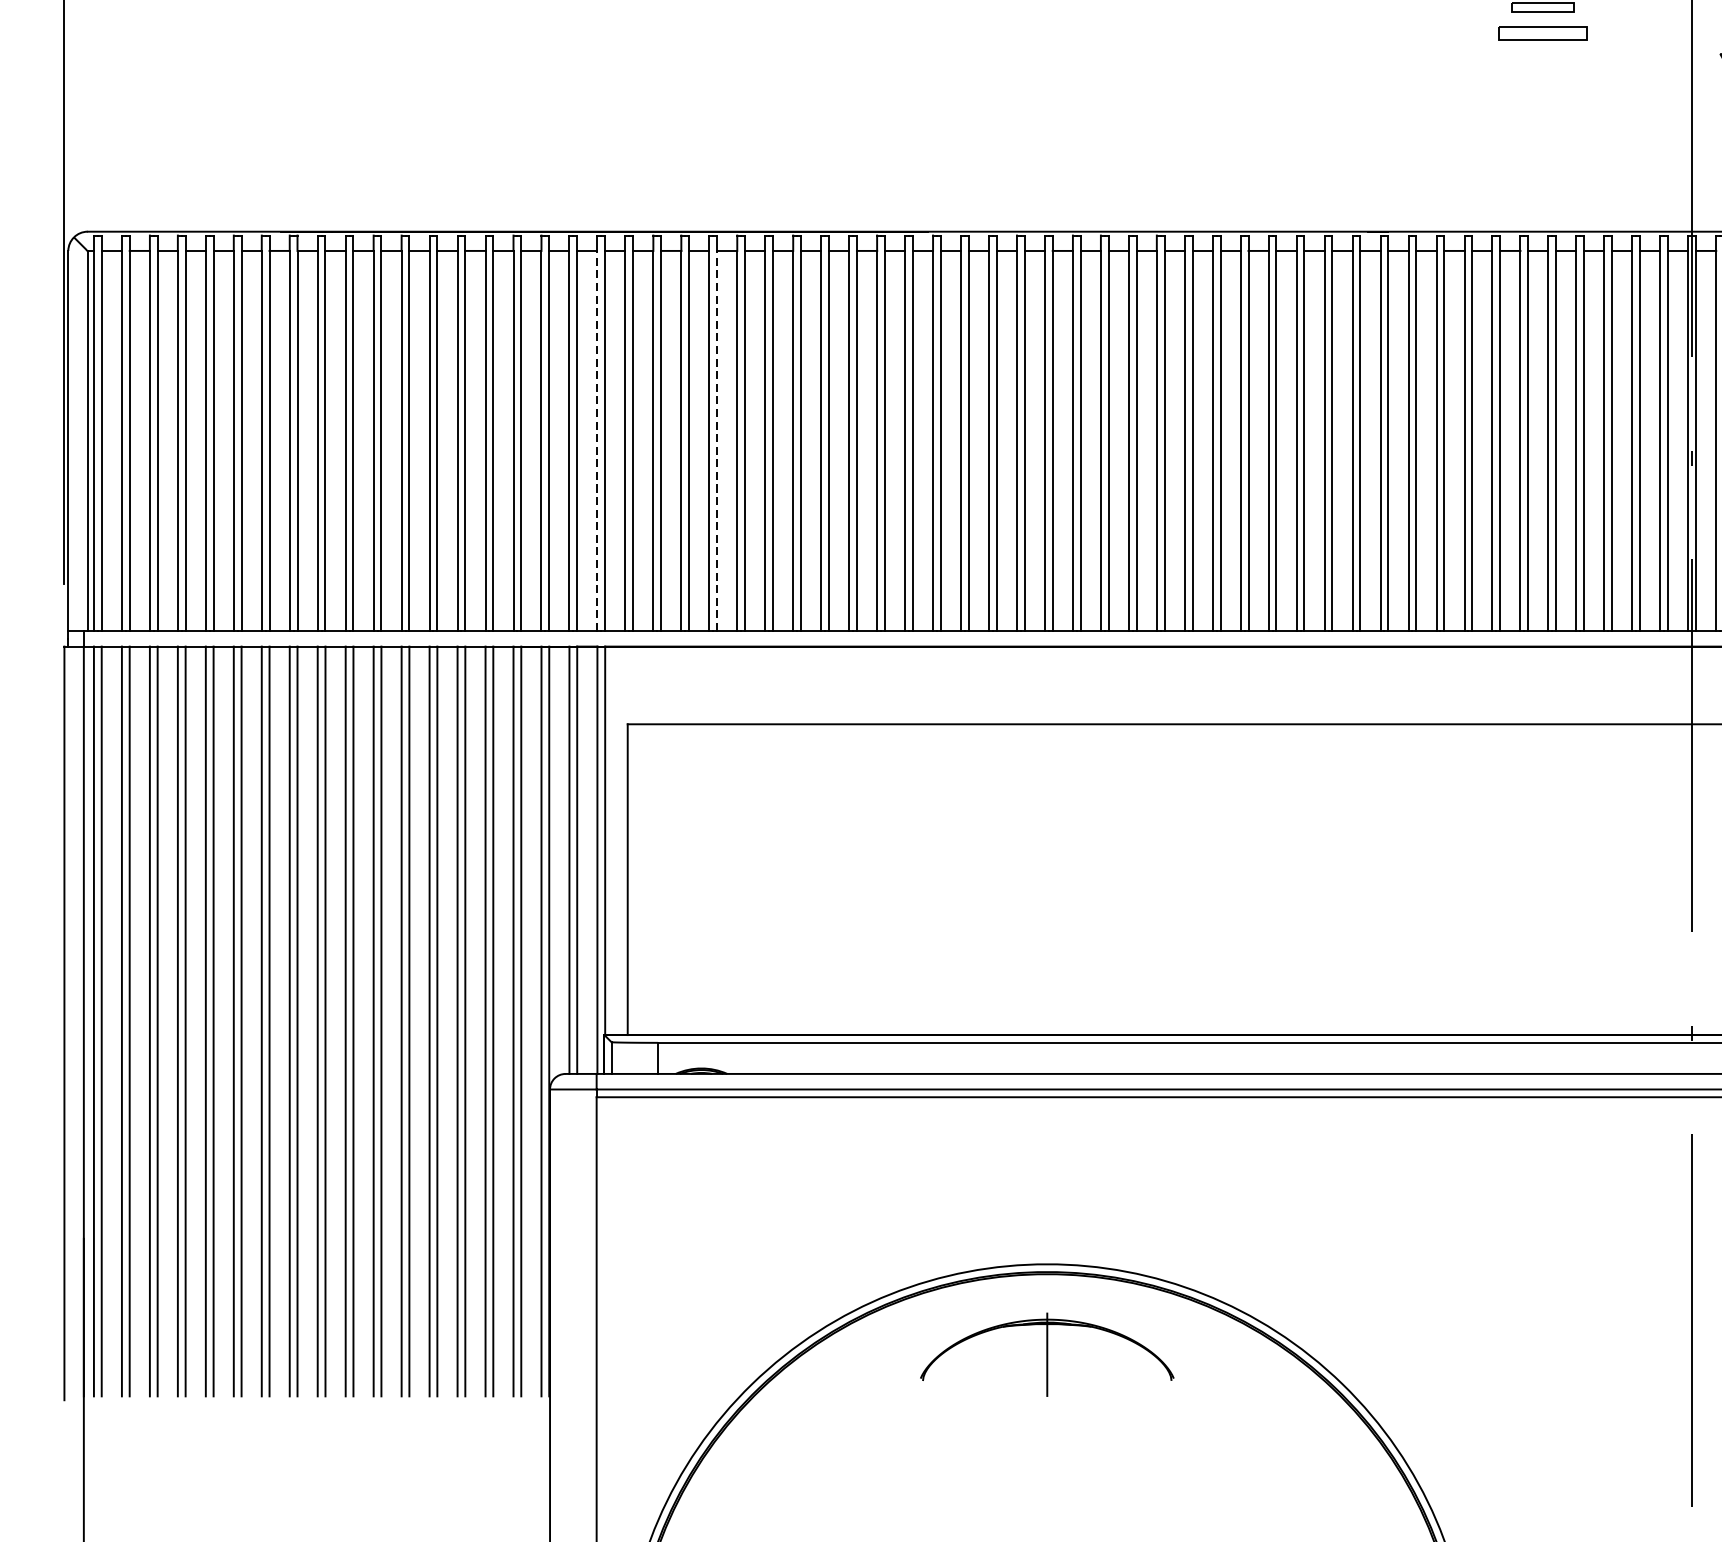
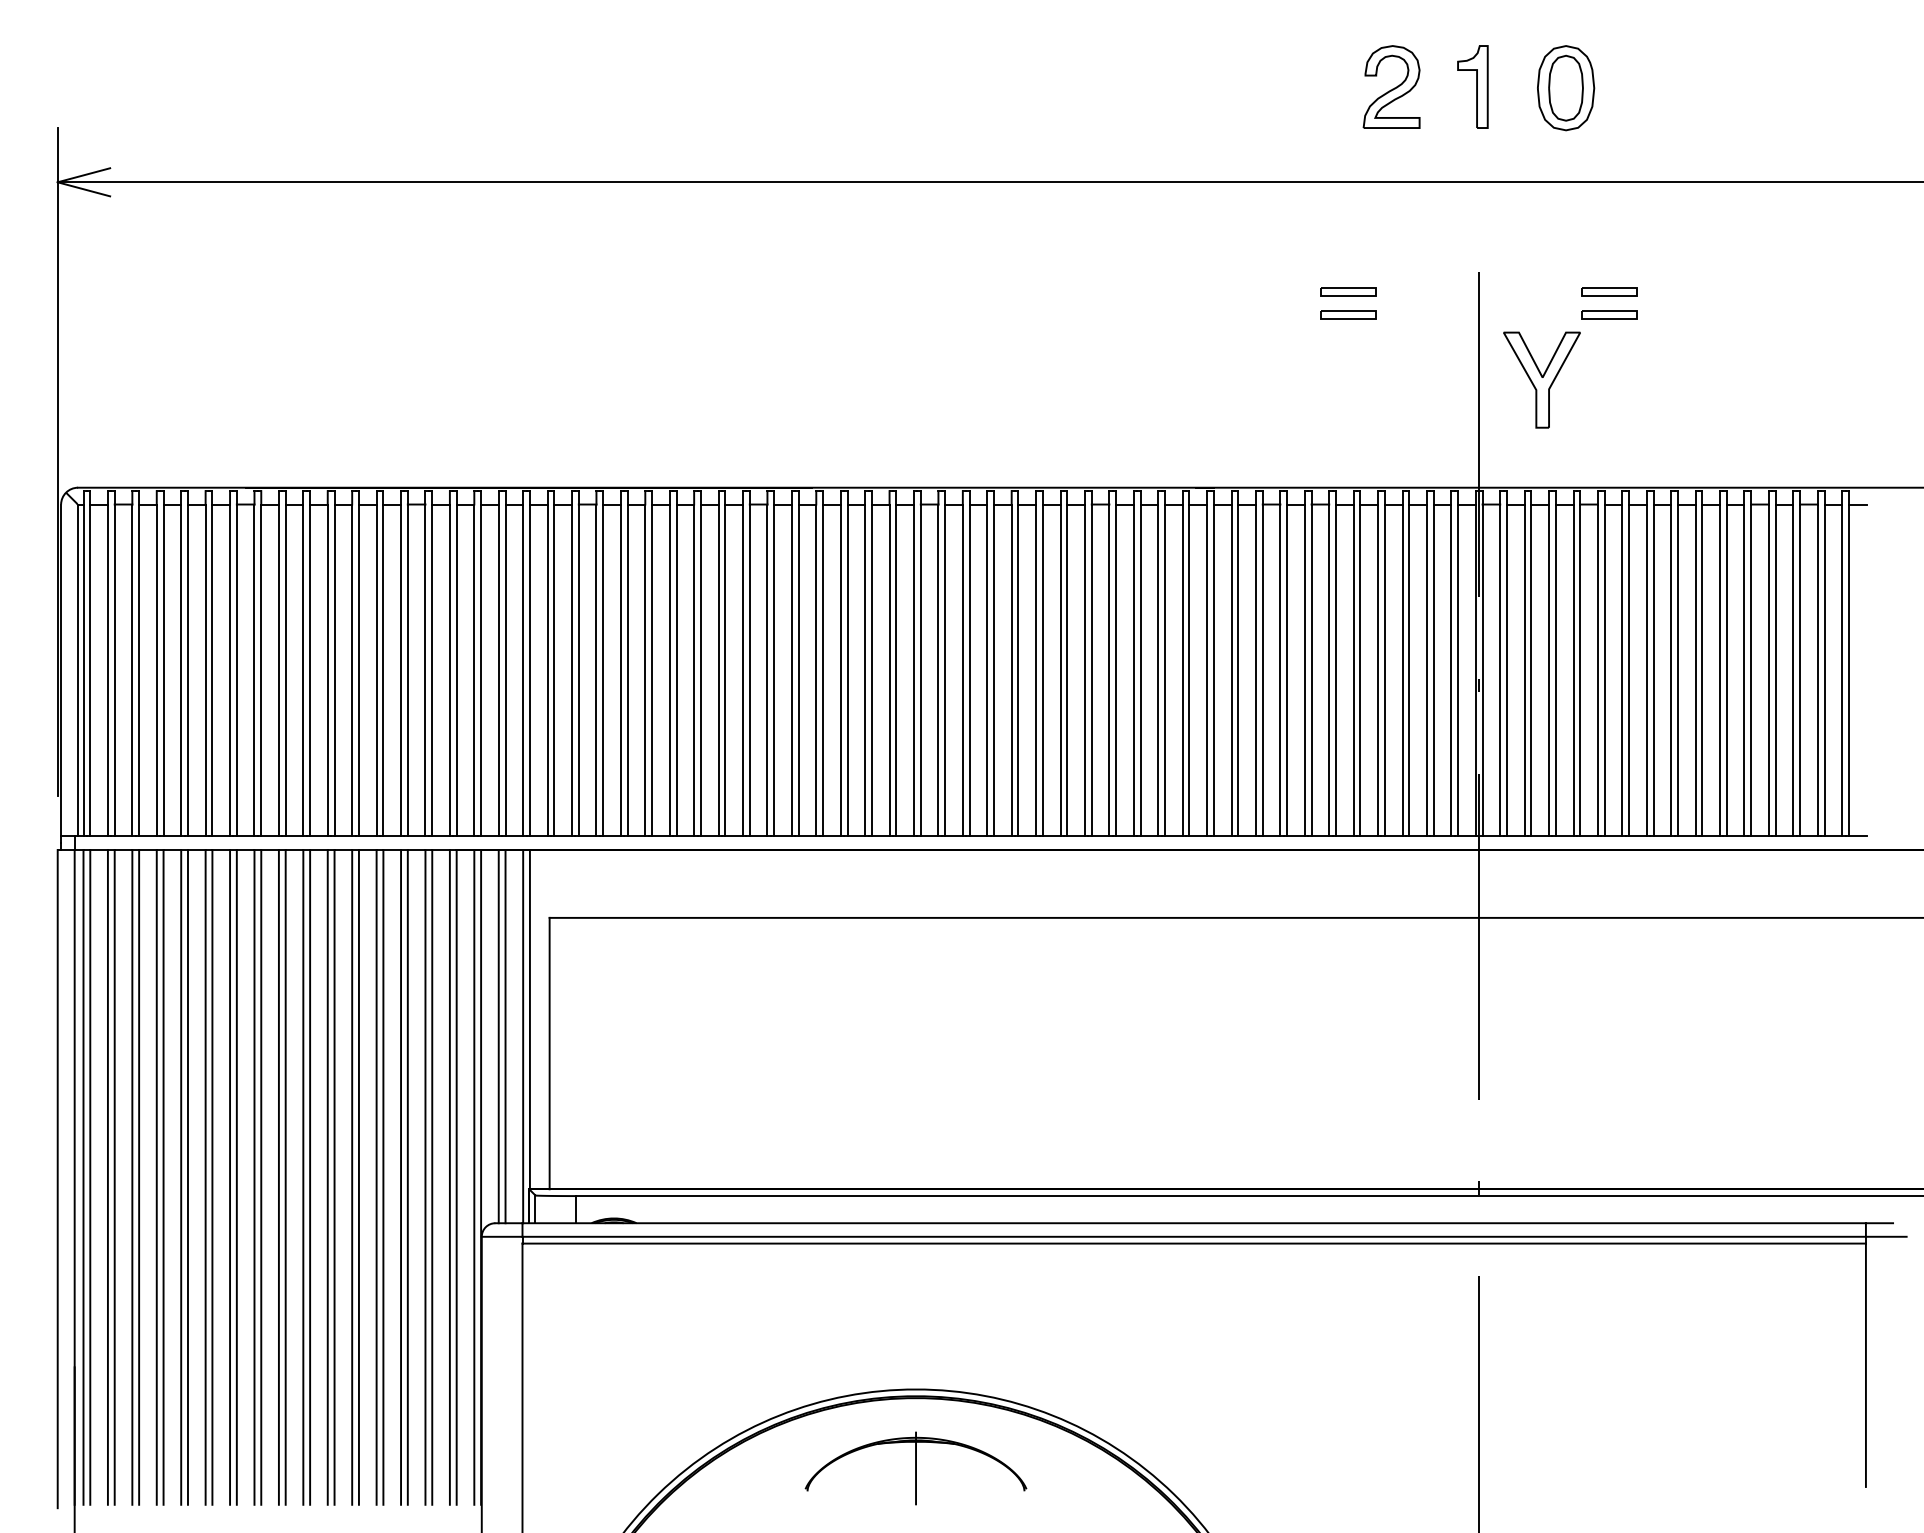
part: (1542, 33) -> (1348, 314), size x0.71
line: (597, 441) -> (523, 670), dashed -> solid
line: (716, 441) -> (627, 670), dashed -> solid

